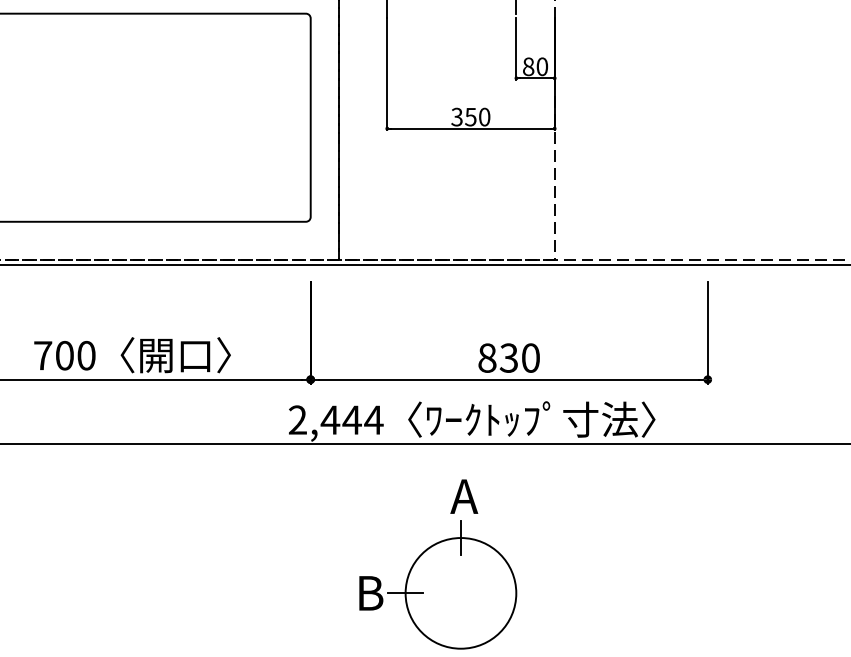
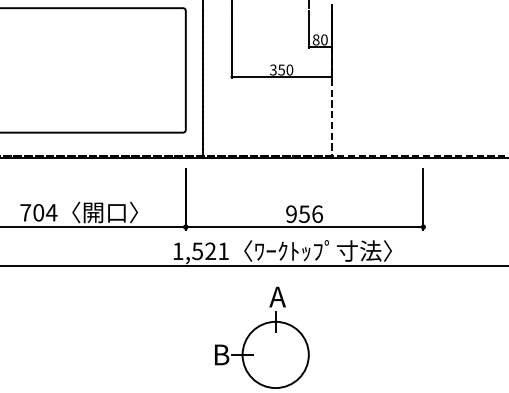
text: (86, 355) -> (51, 212), 700 -> 704
text: (509, 356) -> (304, 213), 830 -> 956
text: (335, 420) -> (200, 251), 2,444 -> 1,521

